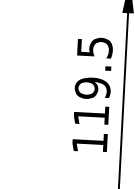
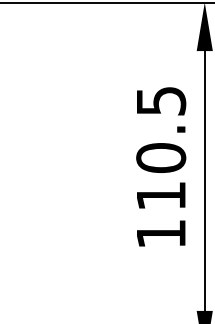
text: (92, 88) -> (161, 158), 119.5 -> 110.5

